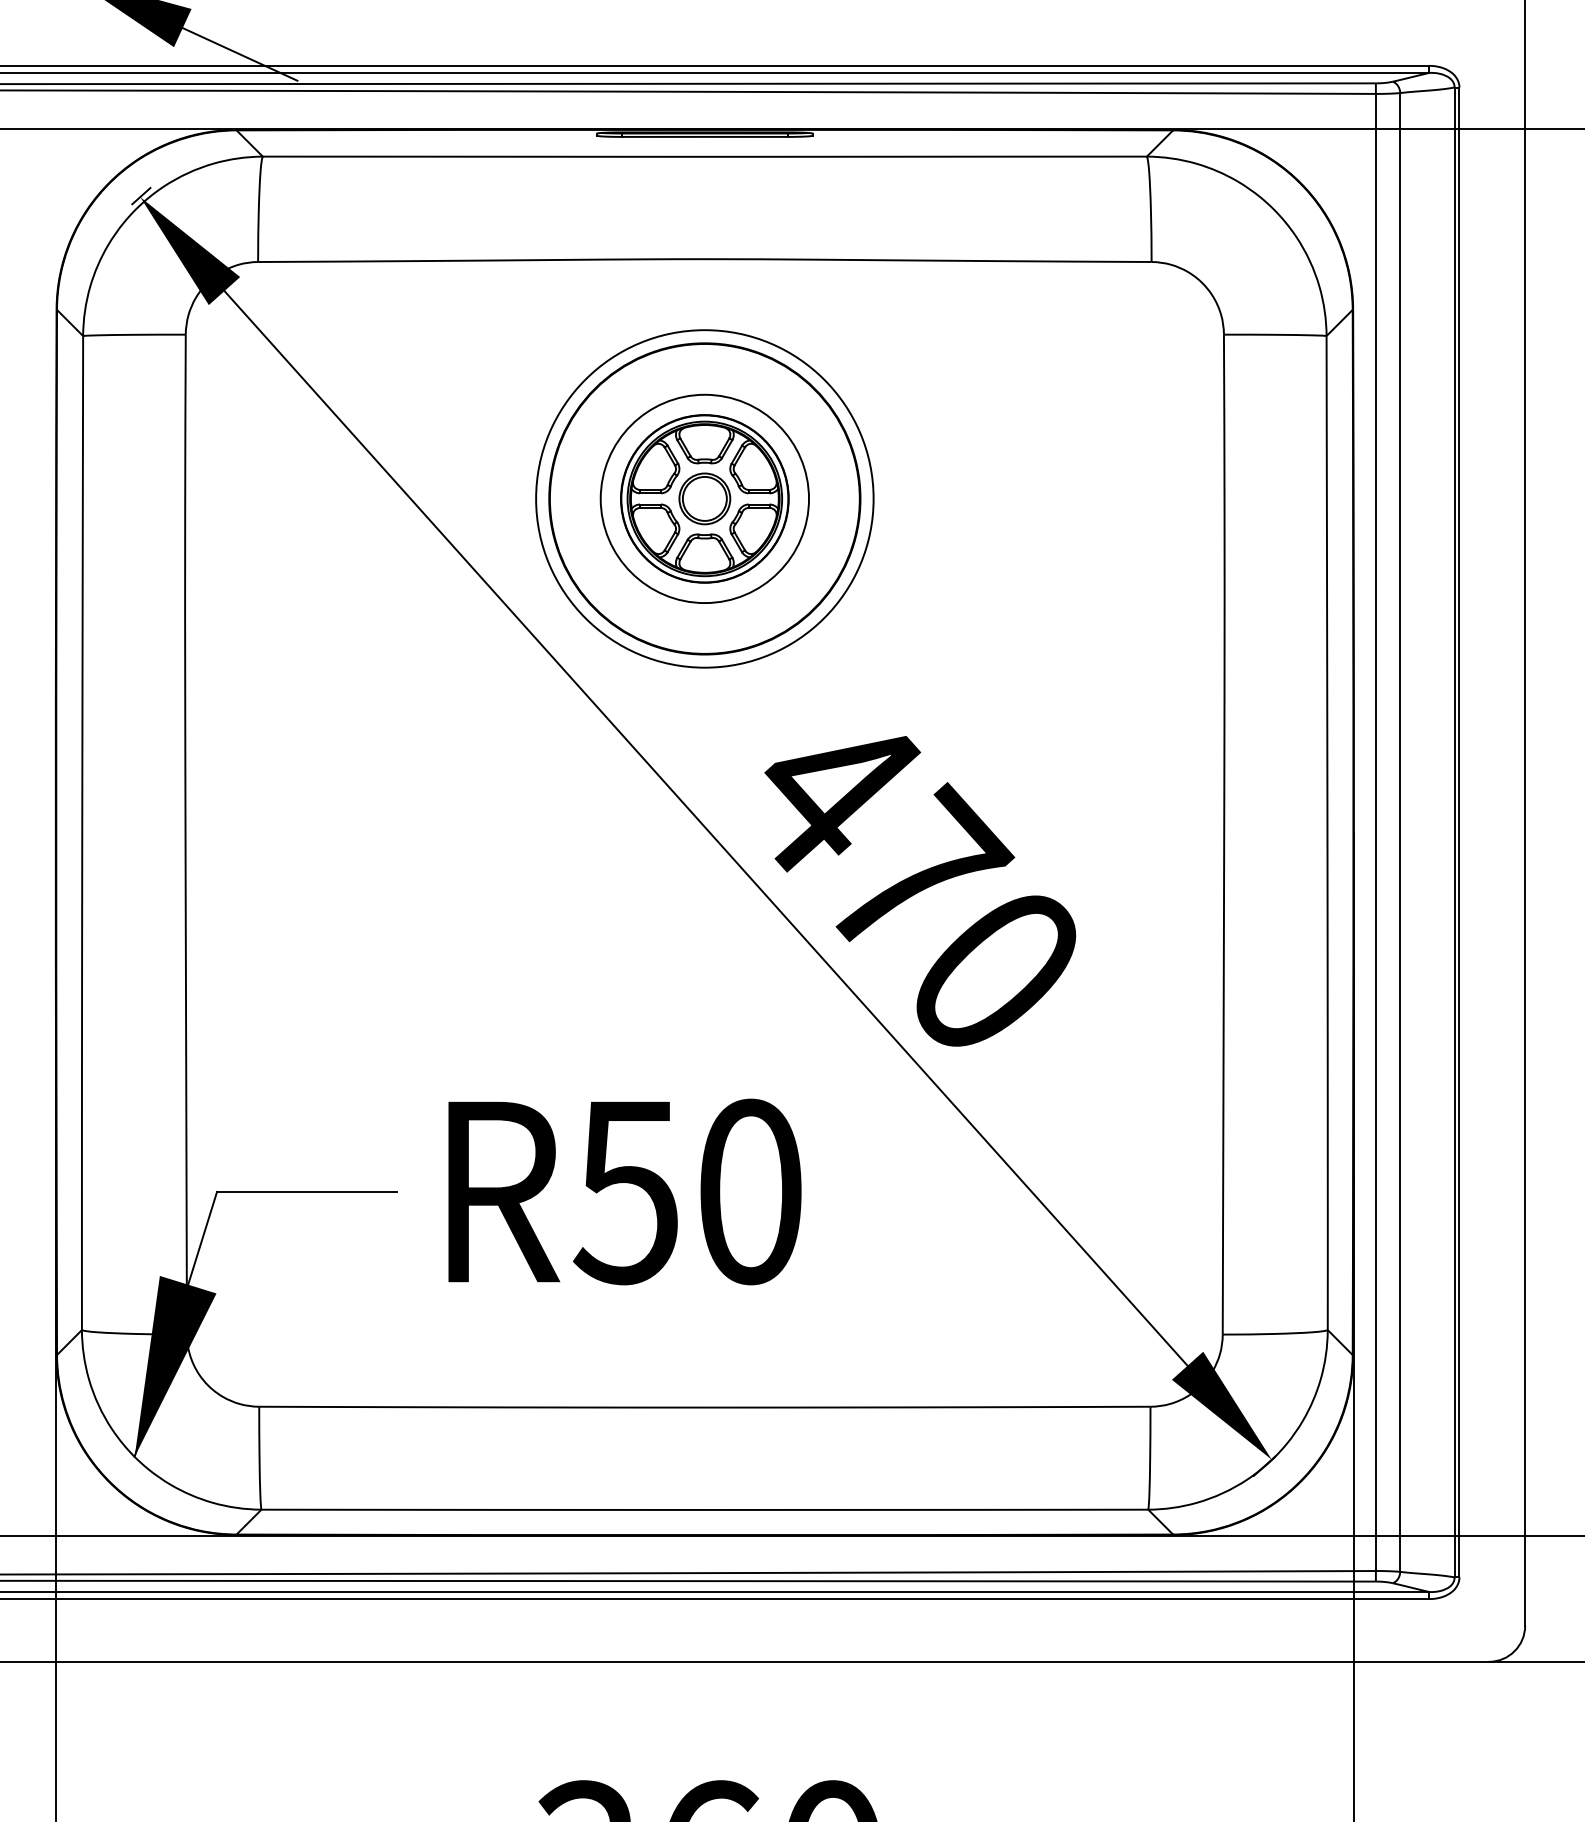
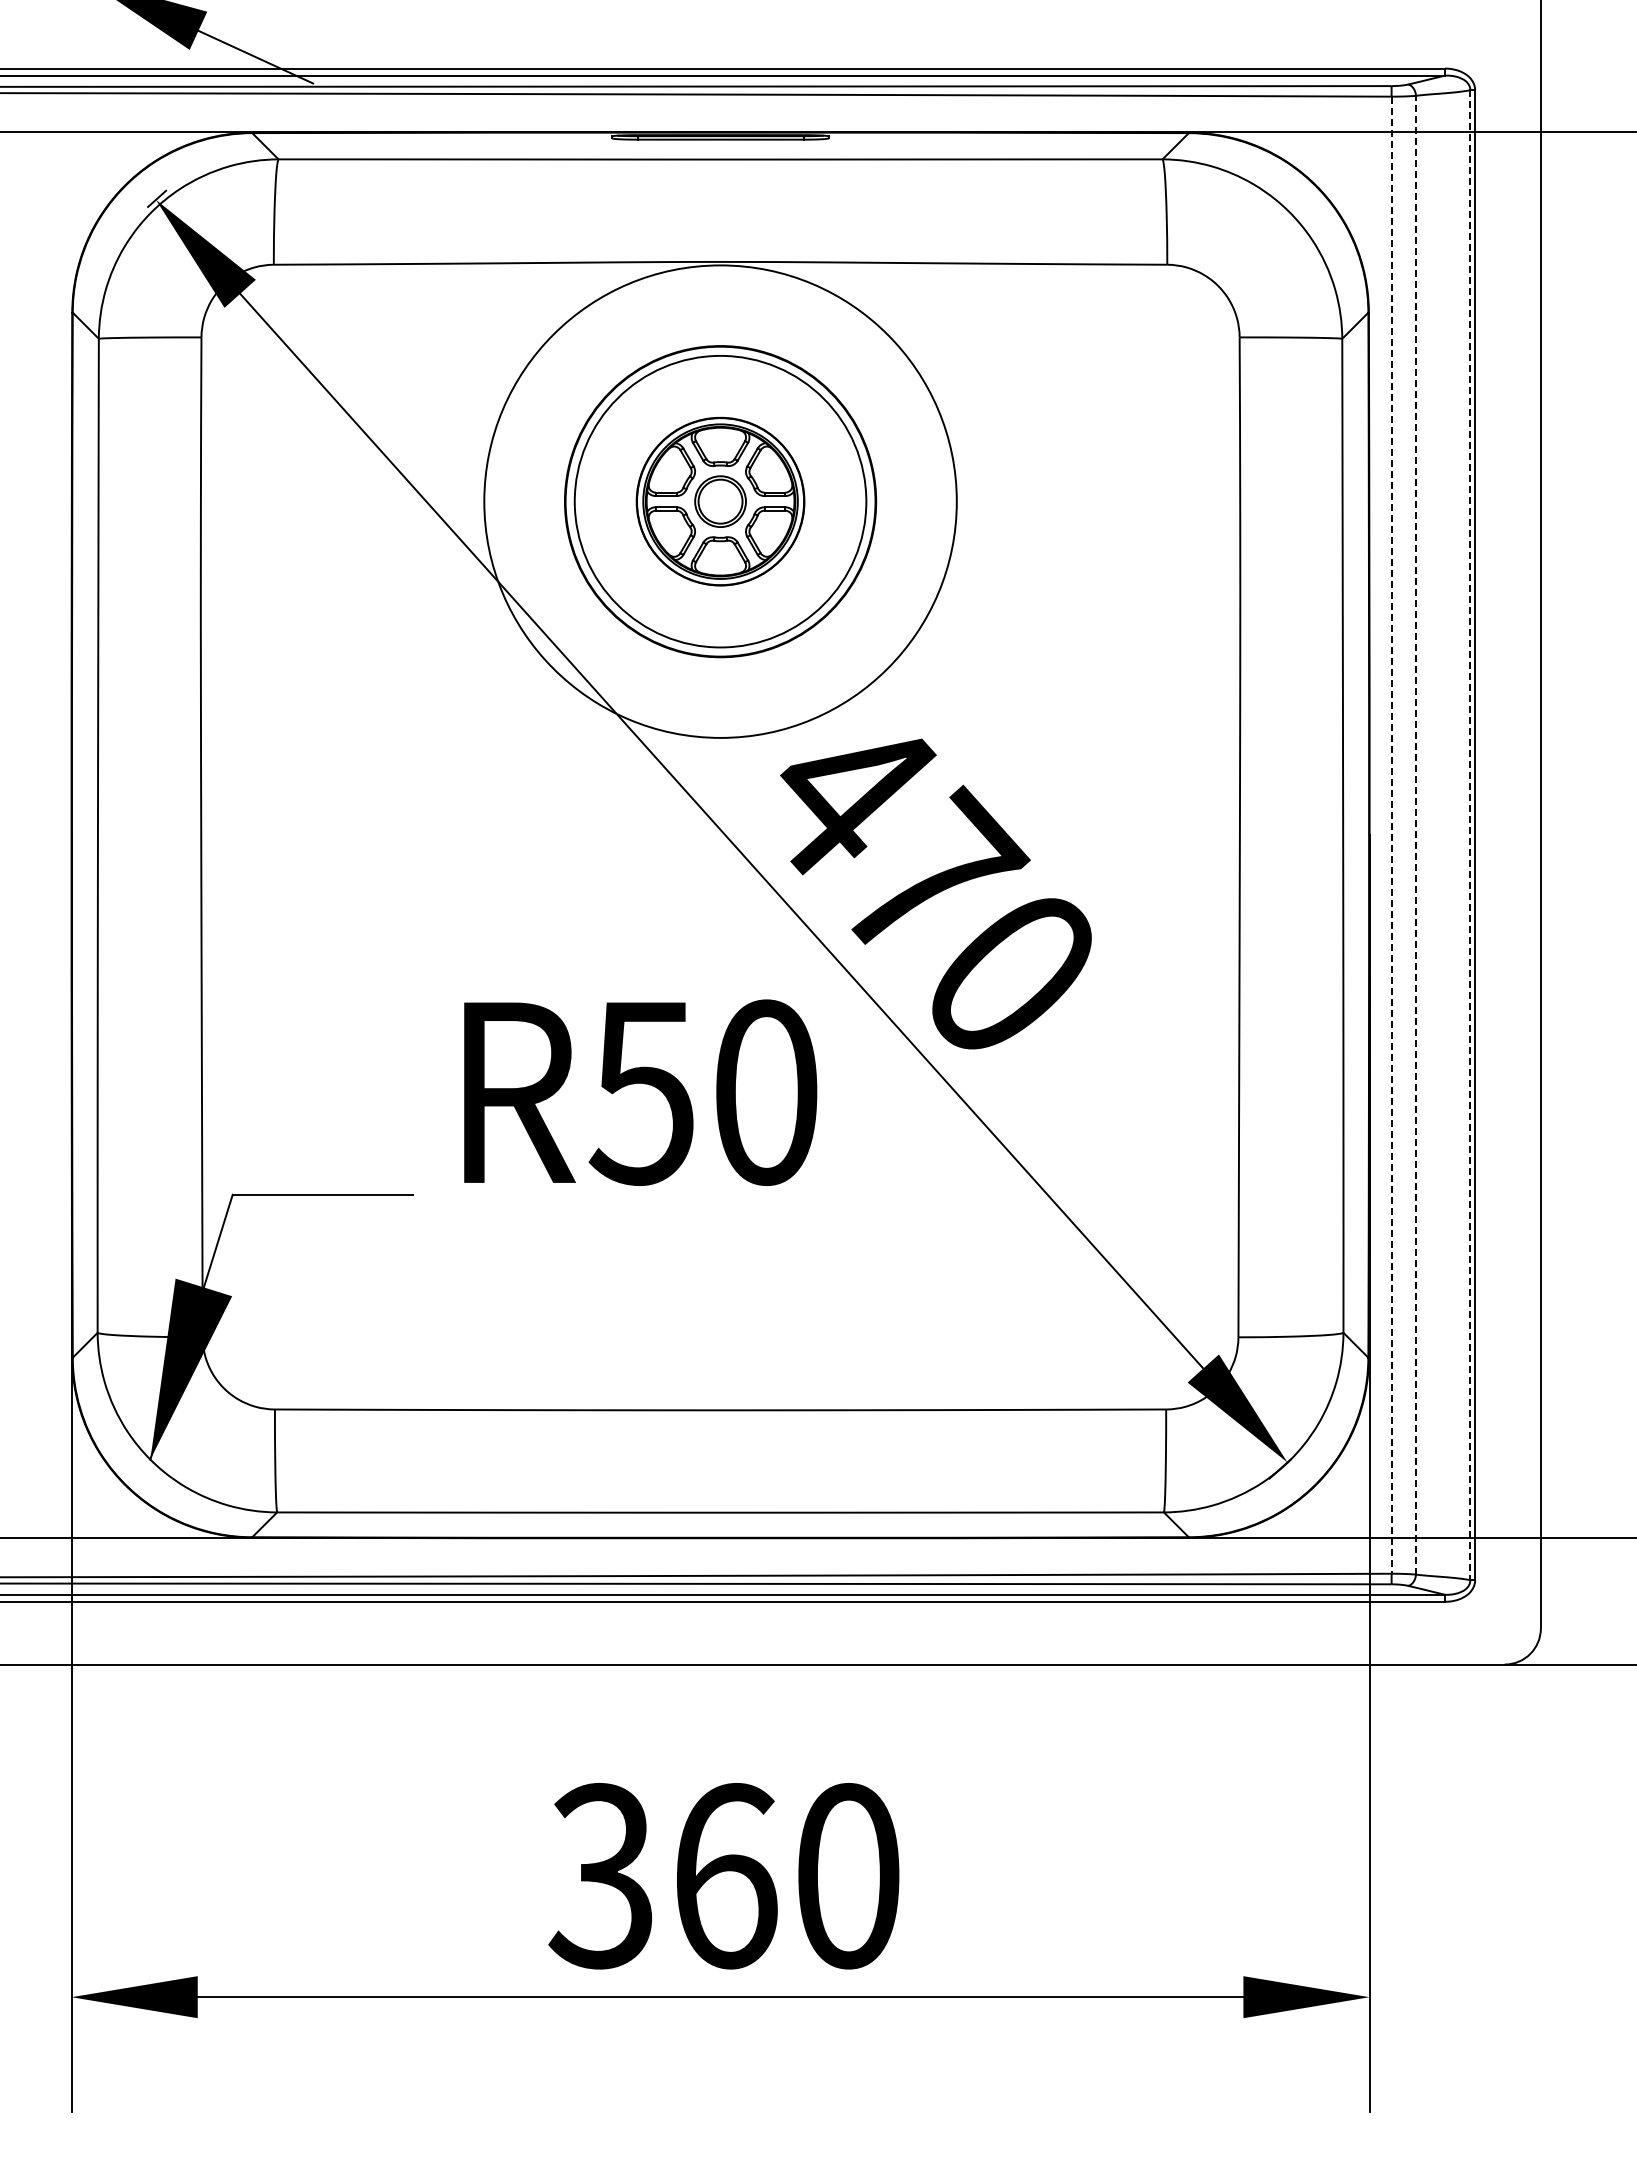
circle: (704, 498) -> (720, 501), size x1.4
circle: (704, 498) -> (720, 501), size x1.4
line: (1399, 831) -> (1415, 834), solid -> dashed
line: (1375, 832) -> (1391, 835), solid -> dashed
line: (1454, 832) -> (1470, 835), solid -> dashed
text: (624, 1191) -> (640, 1092), moved

